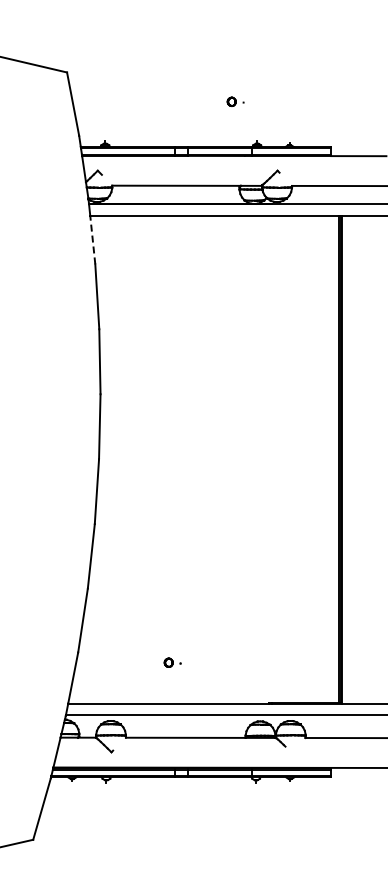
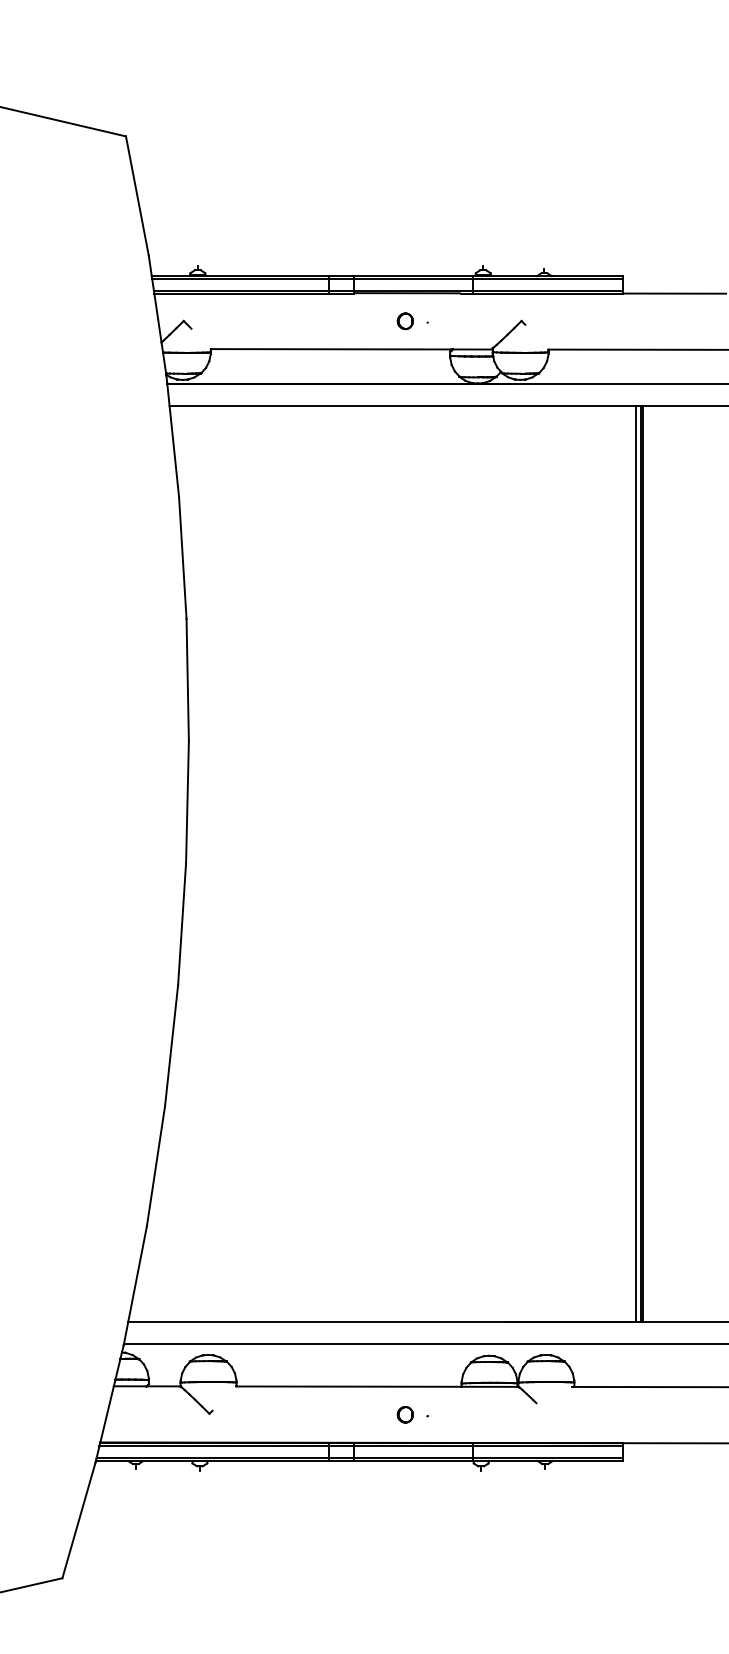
part: (235, 101) -> (412, 320), moved
line: (92, 239) -> (173, 450), dashed -> solid
part: (172, 662) -> (412, 1414), moved

